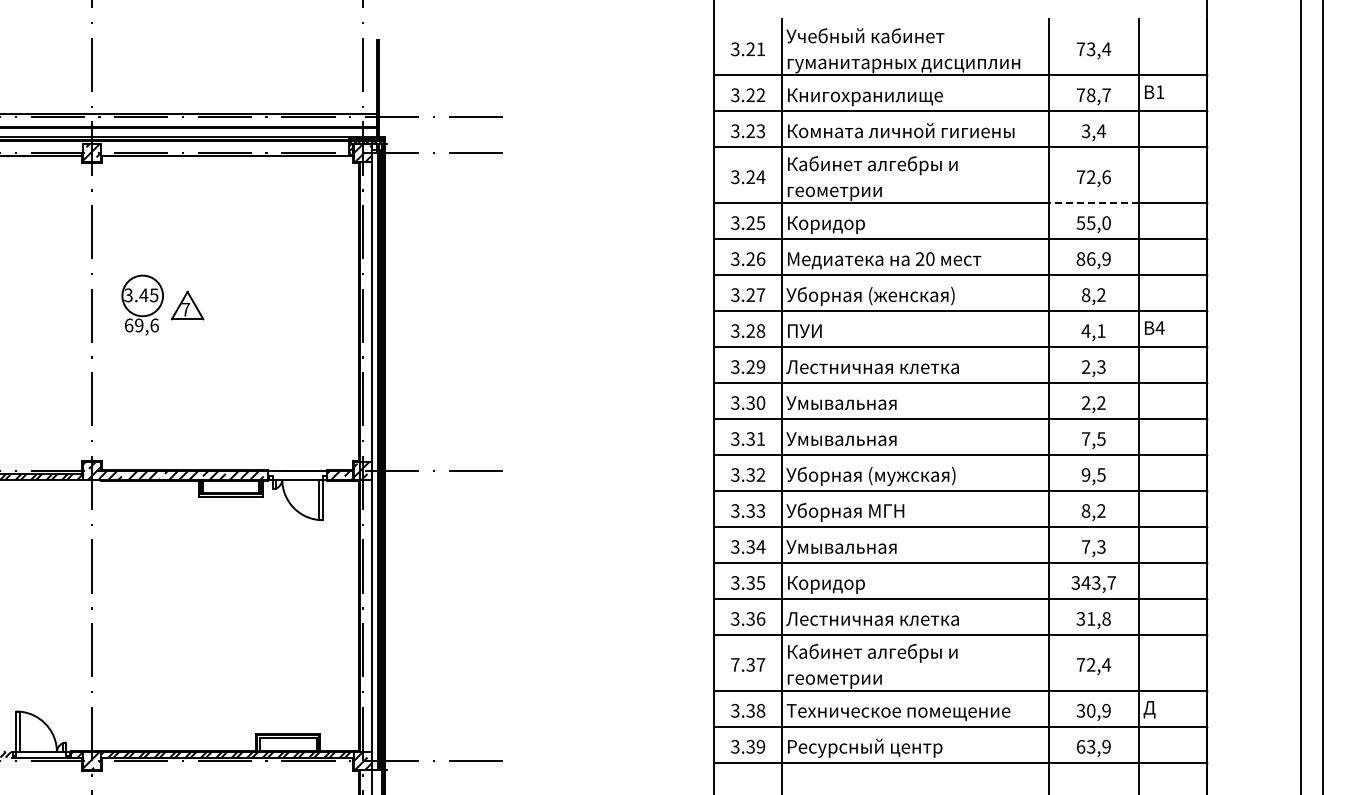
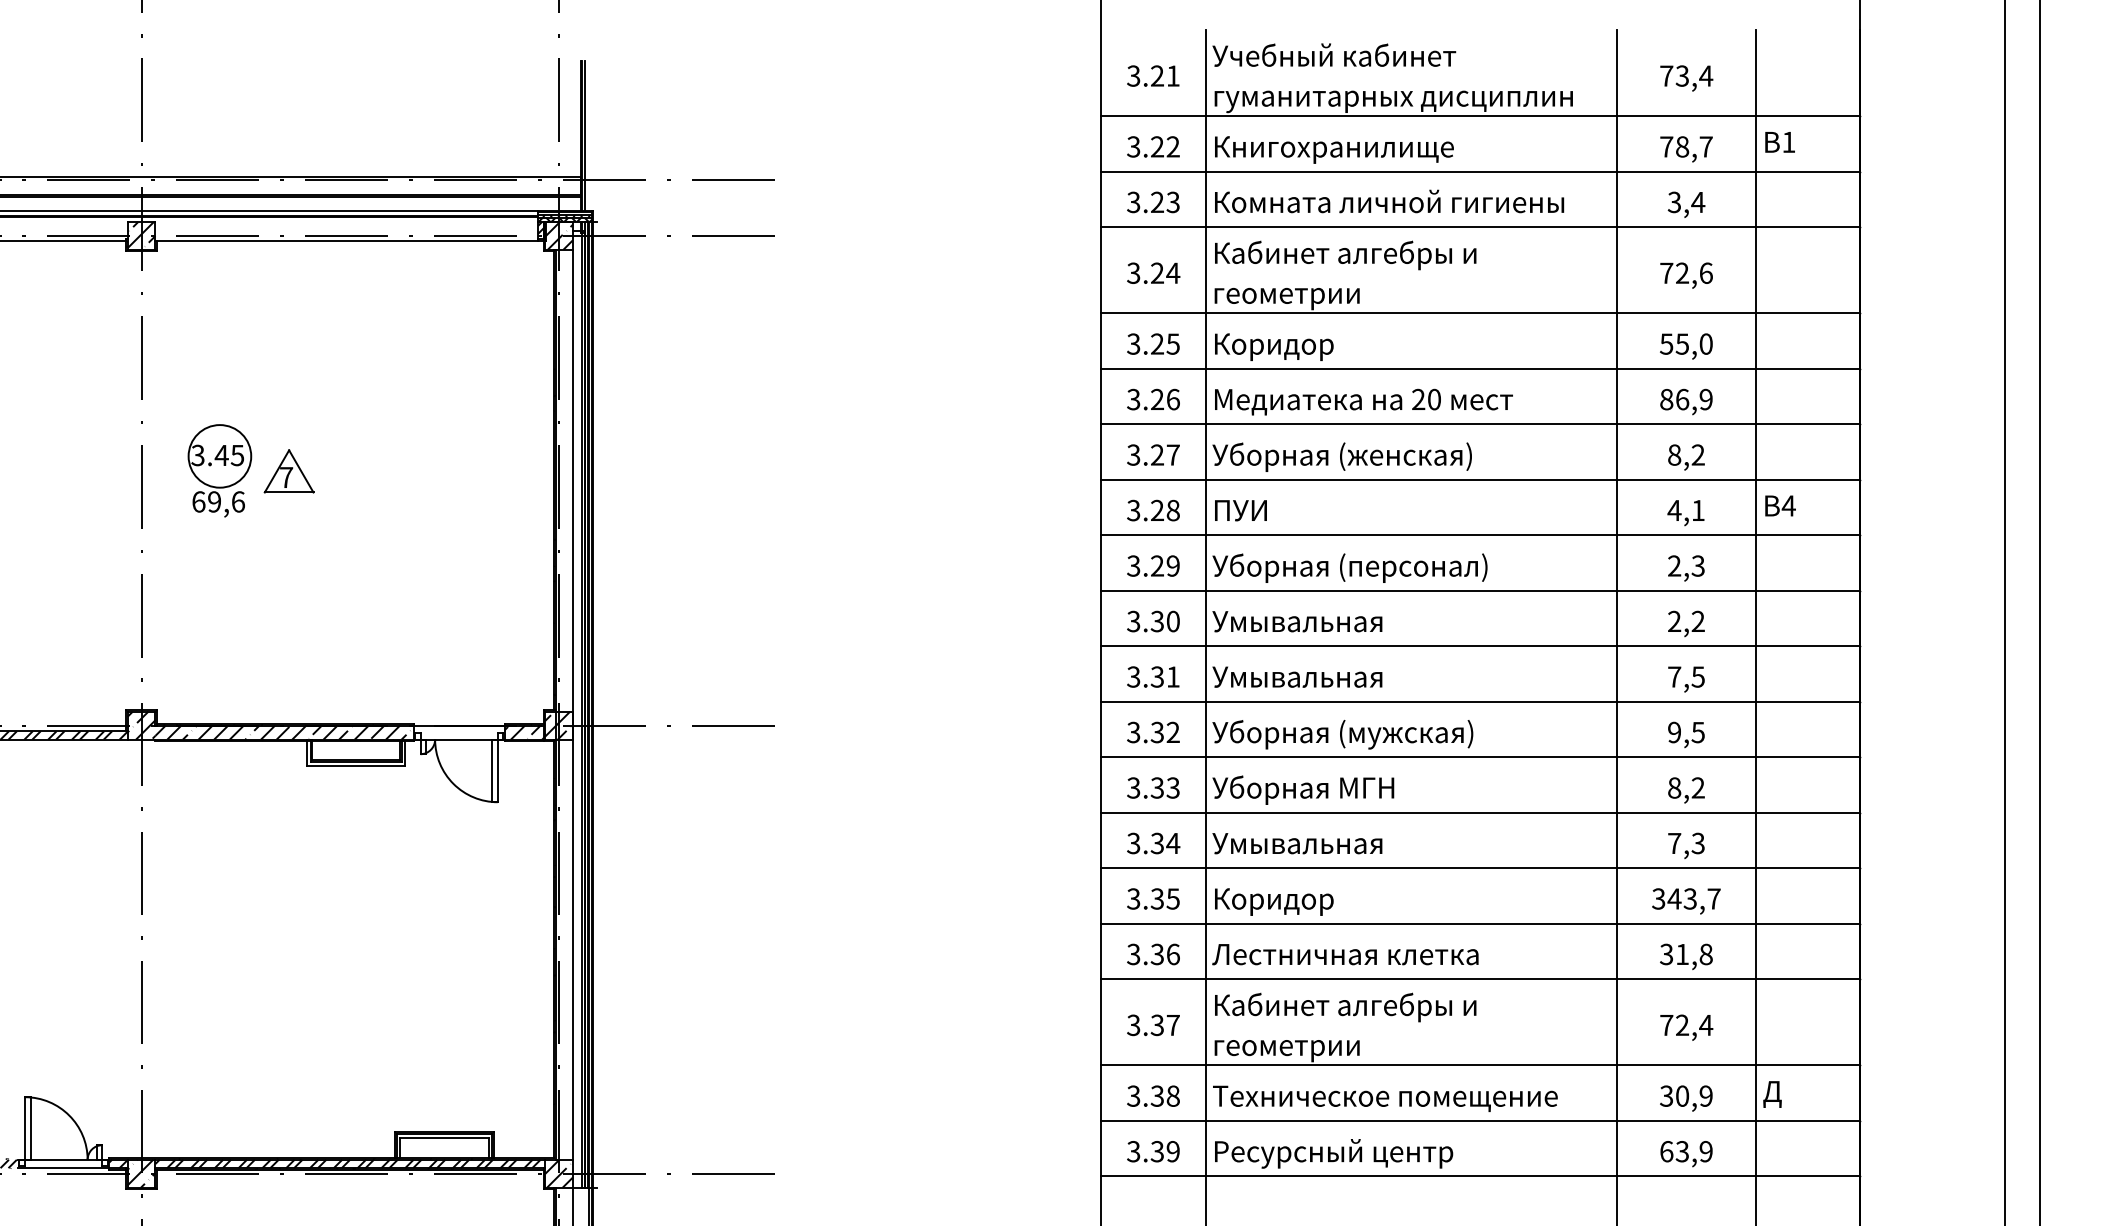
line: (1093, 203) -> (1686, 313), dashed -> solid
text: (875, 368) -> (1349, 568), Лестничная клетка -> Уборная (персонал)
text: (735, 664) -> (1133, 1024), 7.37 -> 3.37

